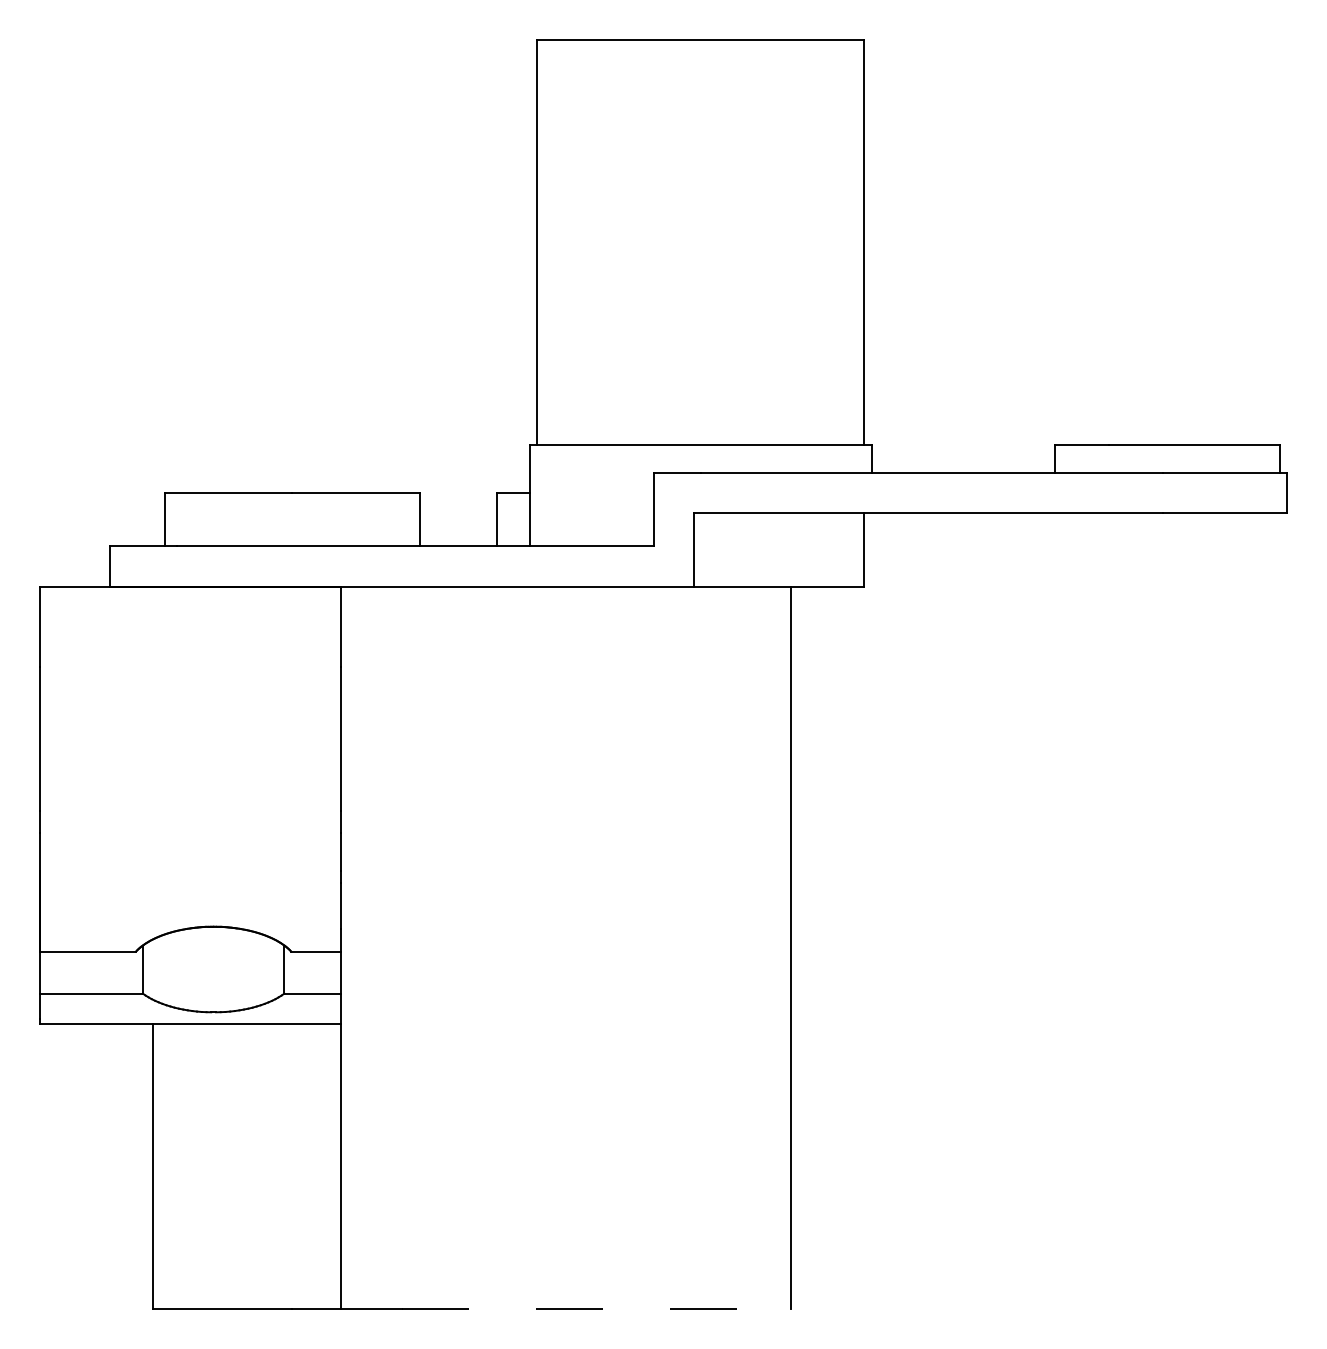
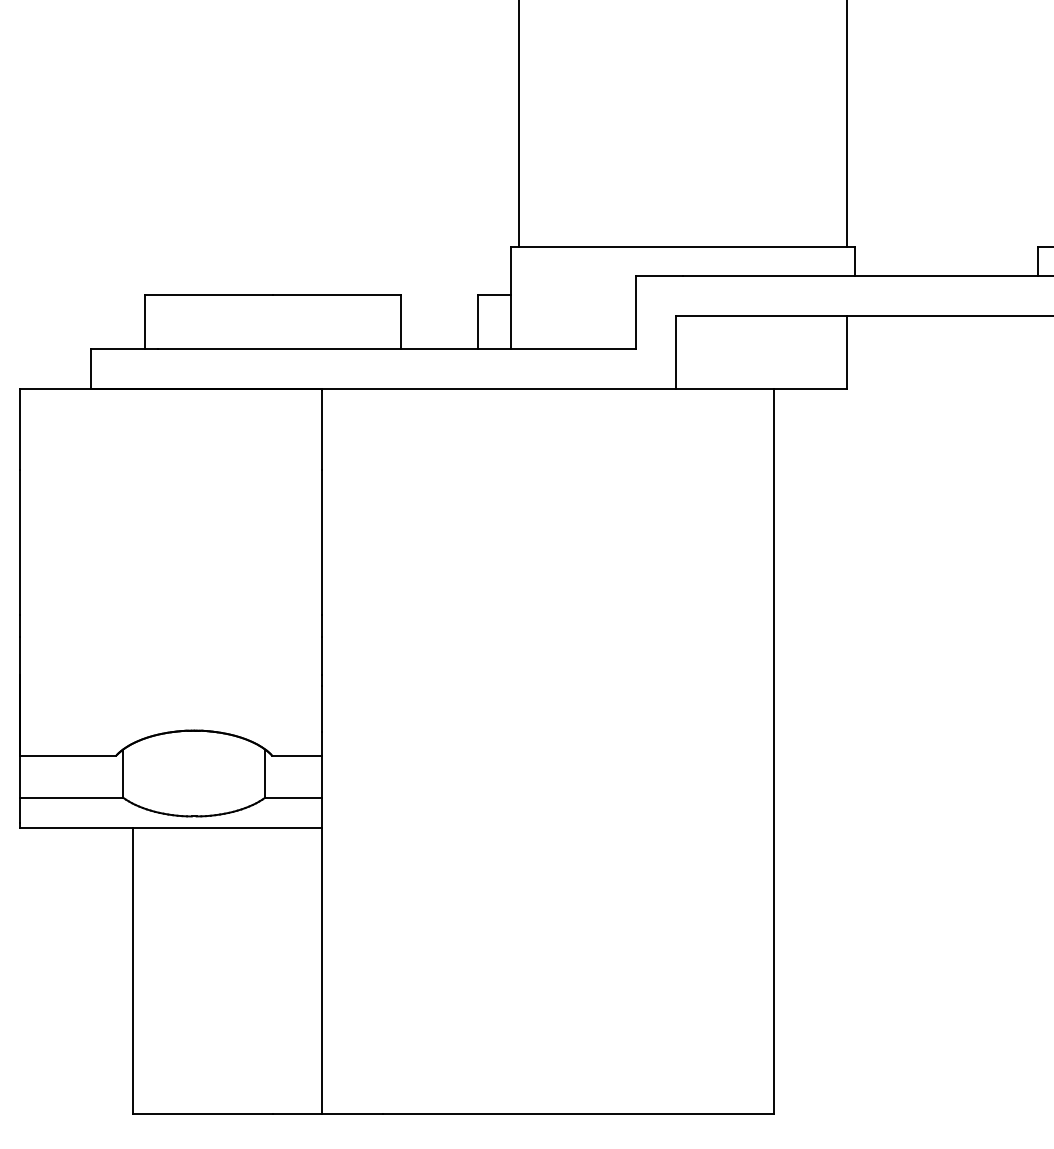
line: (596, 1308) -> (578, 1113), dashed -> solid

